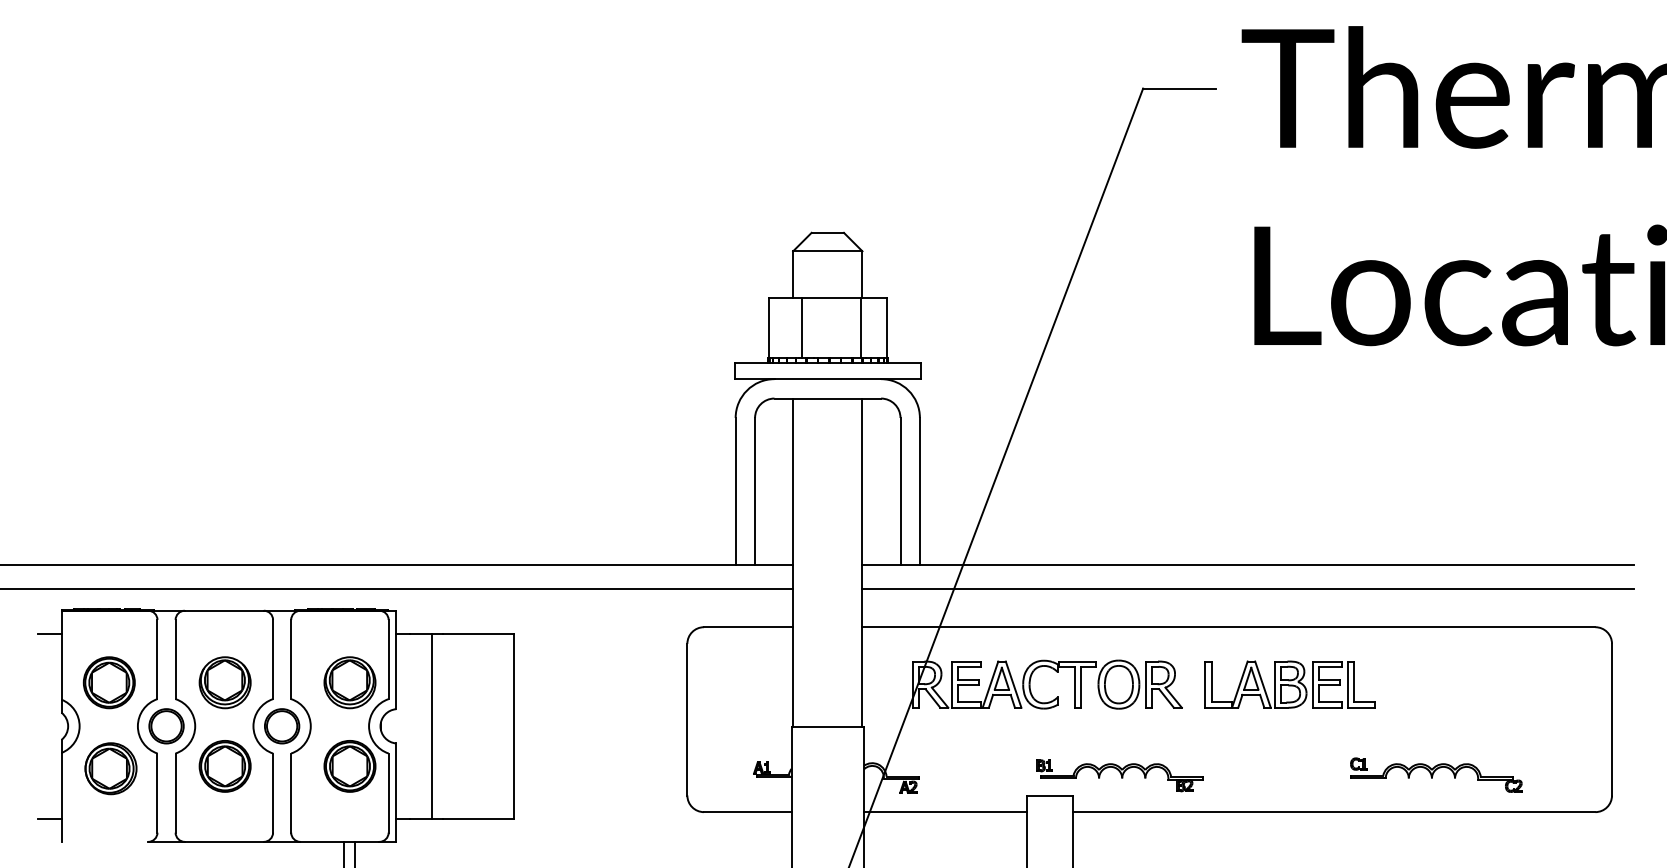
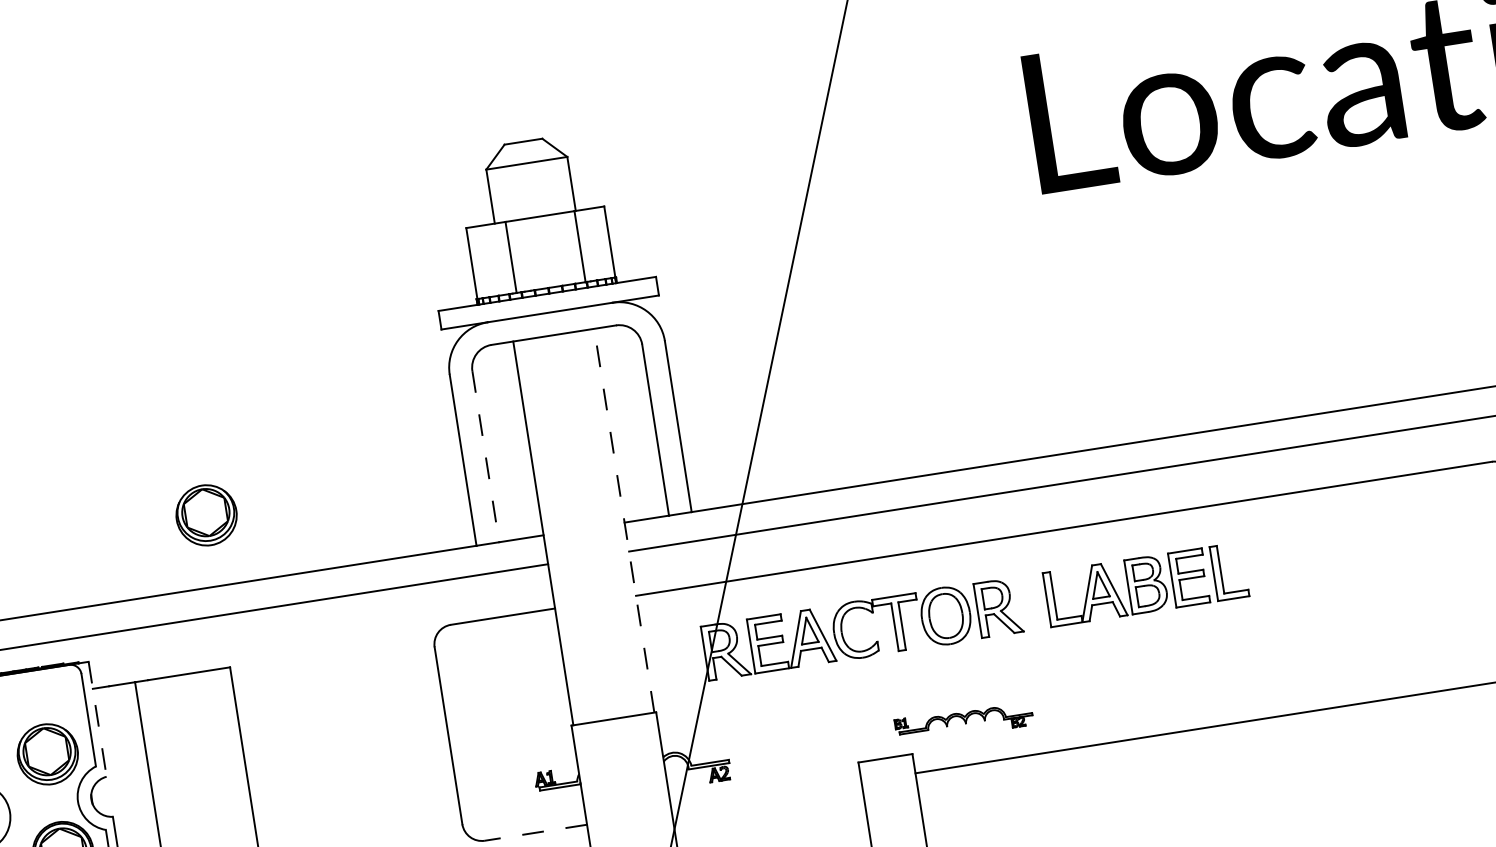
line: (755, 491) -> (486, 456), solid -> dashed
part: (513, 503) -> (205, 515), added
line: (862, 562) -> (624, 520), solid -> dashed
line: (396, 660) -> (98, 719), solid -> dashed
part: (1436, 774) -> (1333, 662), removed
part: (1119, 775) -> (963, 721), size x0.7
line: (747, 812) -> (535, 833), solid -> dashed
line: (945, 812) -> (766, 797), removed

